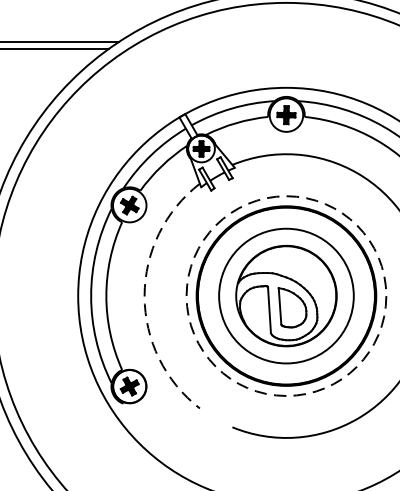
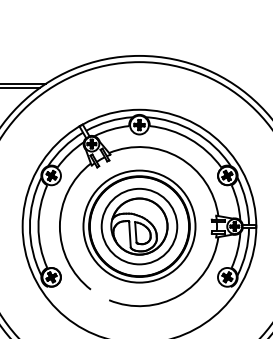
arc: (143, 295) -> (59, 226), dashed -> solid
circle: (286, 295) -> (139, 226), dashed -> solid

